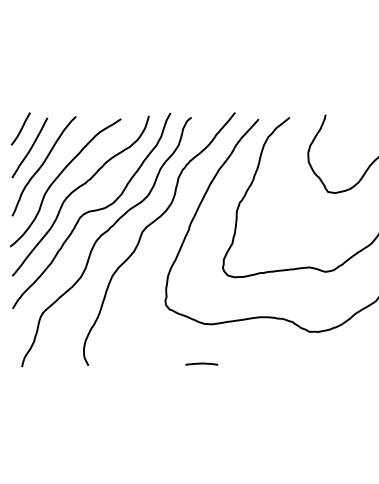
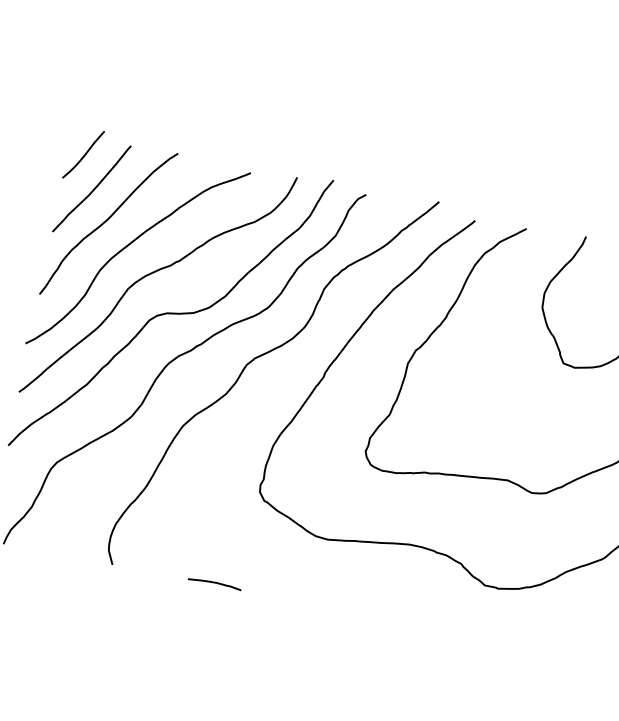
line: (201, 363) -> (214, 582), moved

